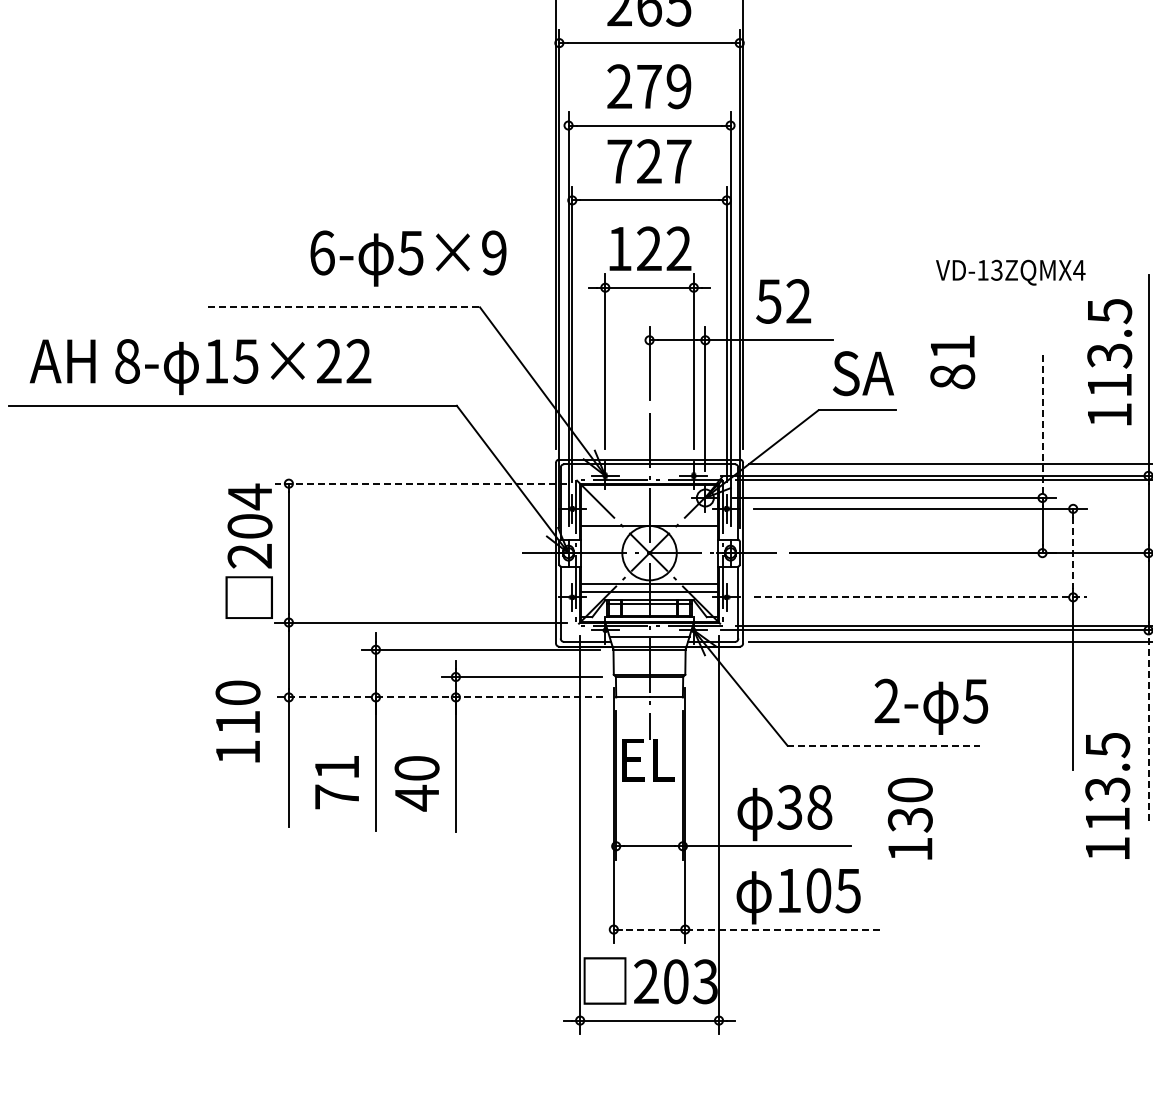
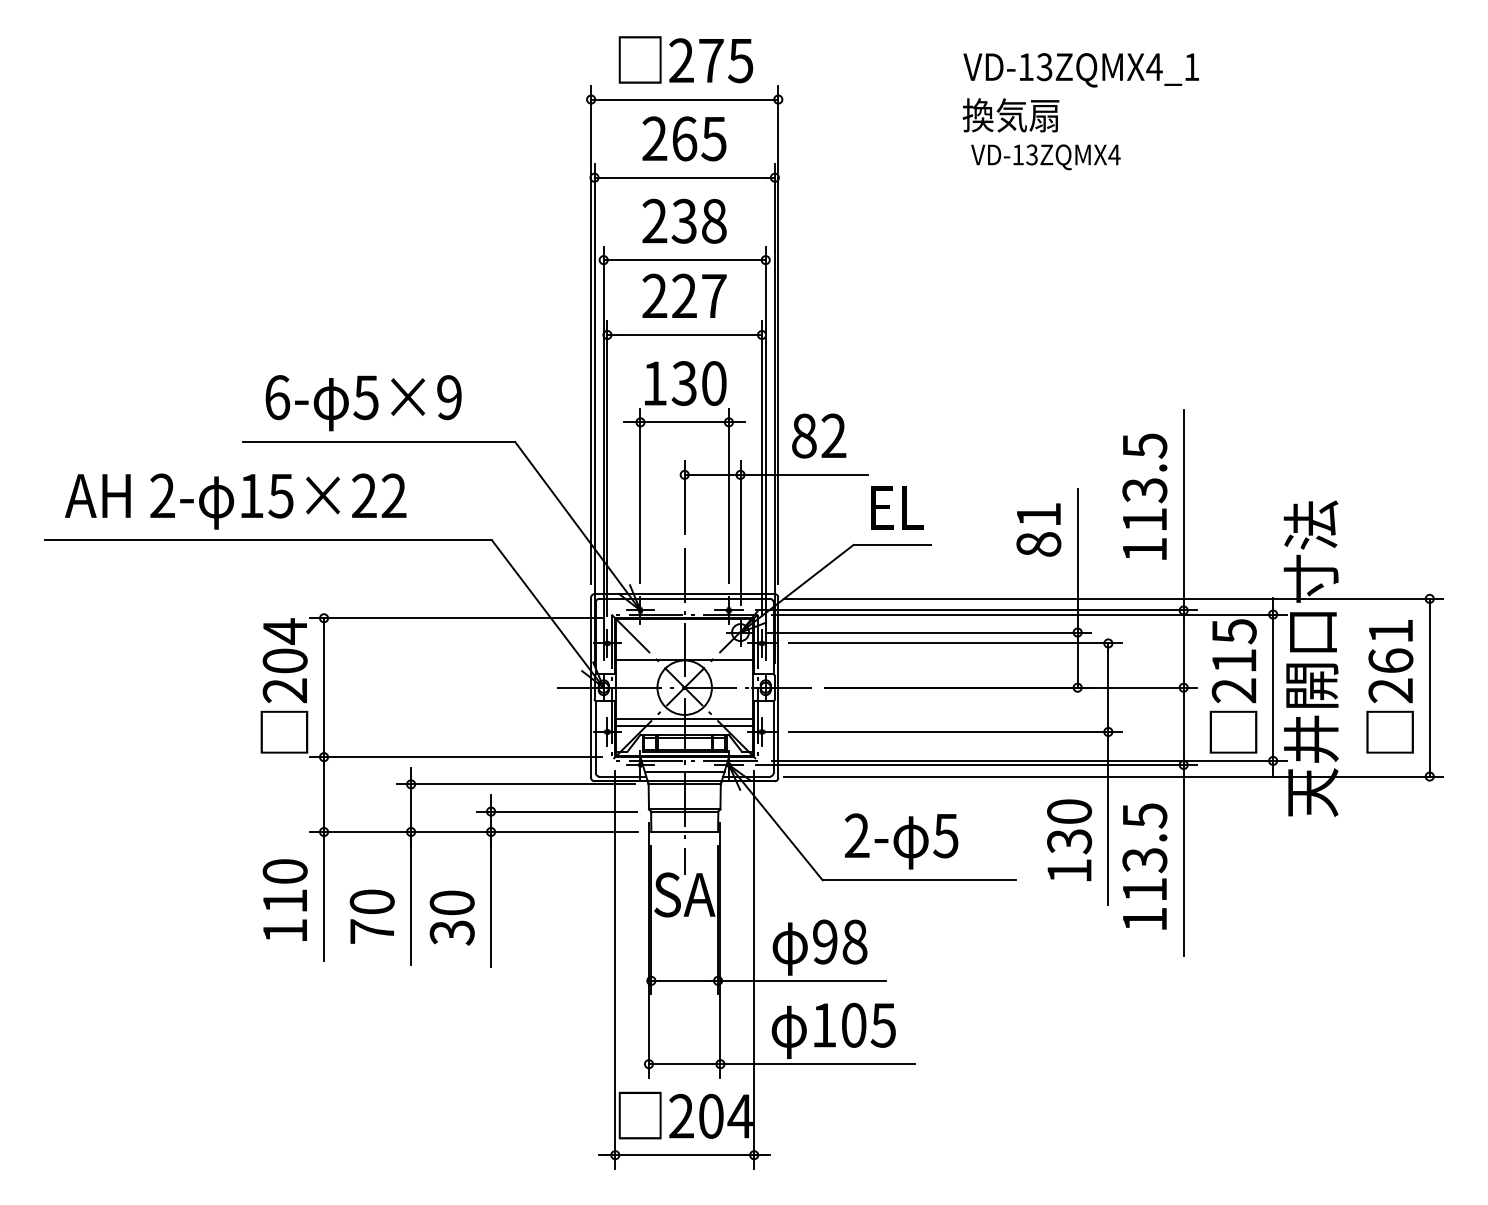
text: (663, 85) -> (698, 220), 279 -> 238
text: (619, 160) -> (654, 295), 727 -> 227
text: (663, 248) -> (698, 383), 122 -> 130
text: (408, 258) -> (363, 403), moved
text: (1010, 272) -> (1045, 157), moved
text: (768, 300) -> (803, 435), 52 -> 82
line: (344, 306) -> (379, 441), dashed -> solid
text: (127, 360) -> (162, 495), 8- -> 2-
text: (952, 361) -> (1038, 529), moved
text: (863, 372) -> (898, 507), SA -> EL
line: (1042, 425) -> (1077, 560), dashed -> solid
line: (421, 483) -> (456, 618), dashed -> solid
line: (1073, 553) -> (1108, 688), dashed -> solid
line: (921, 596) -> (956, 731), dashed -> solid
line: (439, 697) -> (474, 832), dashed -> solid
text: (931, 706) -> (901, 841), moved
text: (237, 720) -> (284, 899), moved
line: (1148, 724) -> (1183, 859), dashed -> solid
line: (884, 745) -> (919, 880), dashed -> solid
text: (649, 759) -> (684, 894), EL -> SA
text: (336, 766) -> (371, 901), 71 -> 70
text: (1107, 795) -> (1144, 866), moved
text: (416, 797) -> (451, 932), 40 -> 30
text: (789, 806) -> (824, 941), 38 -> 98
text: (910, 818) -> (1069, 840), moved
line: (649, 929) -> (684, 1064), dashed -> solid
line: (782, 929) -> (817, 1064), dashed -> solid
text: (704, 980) -> (739, 1115), 203 -> 204

